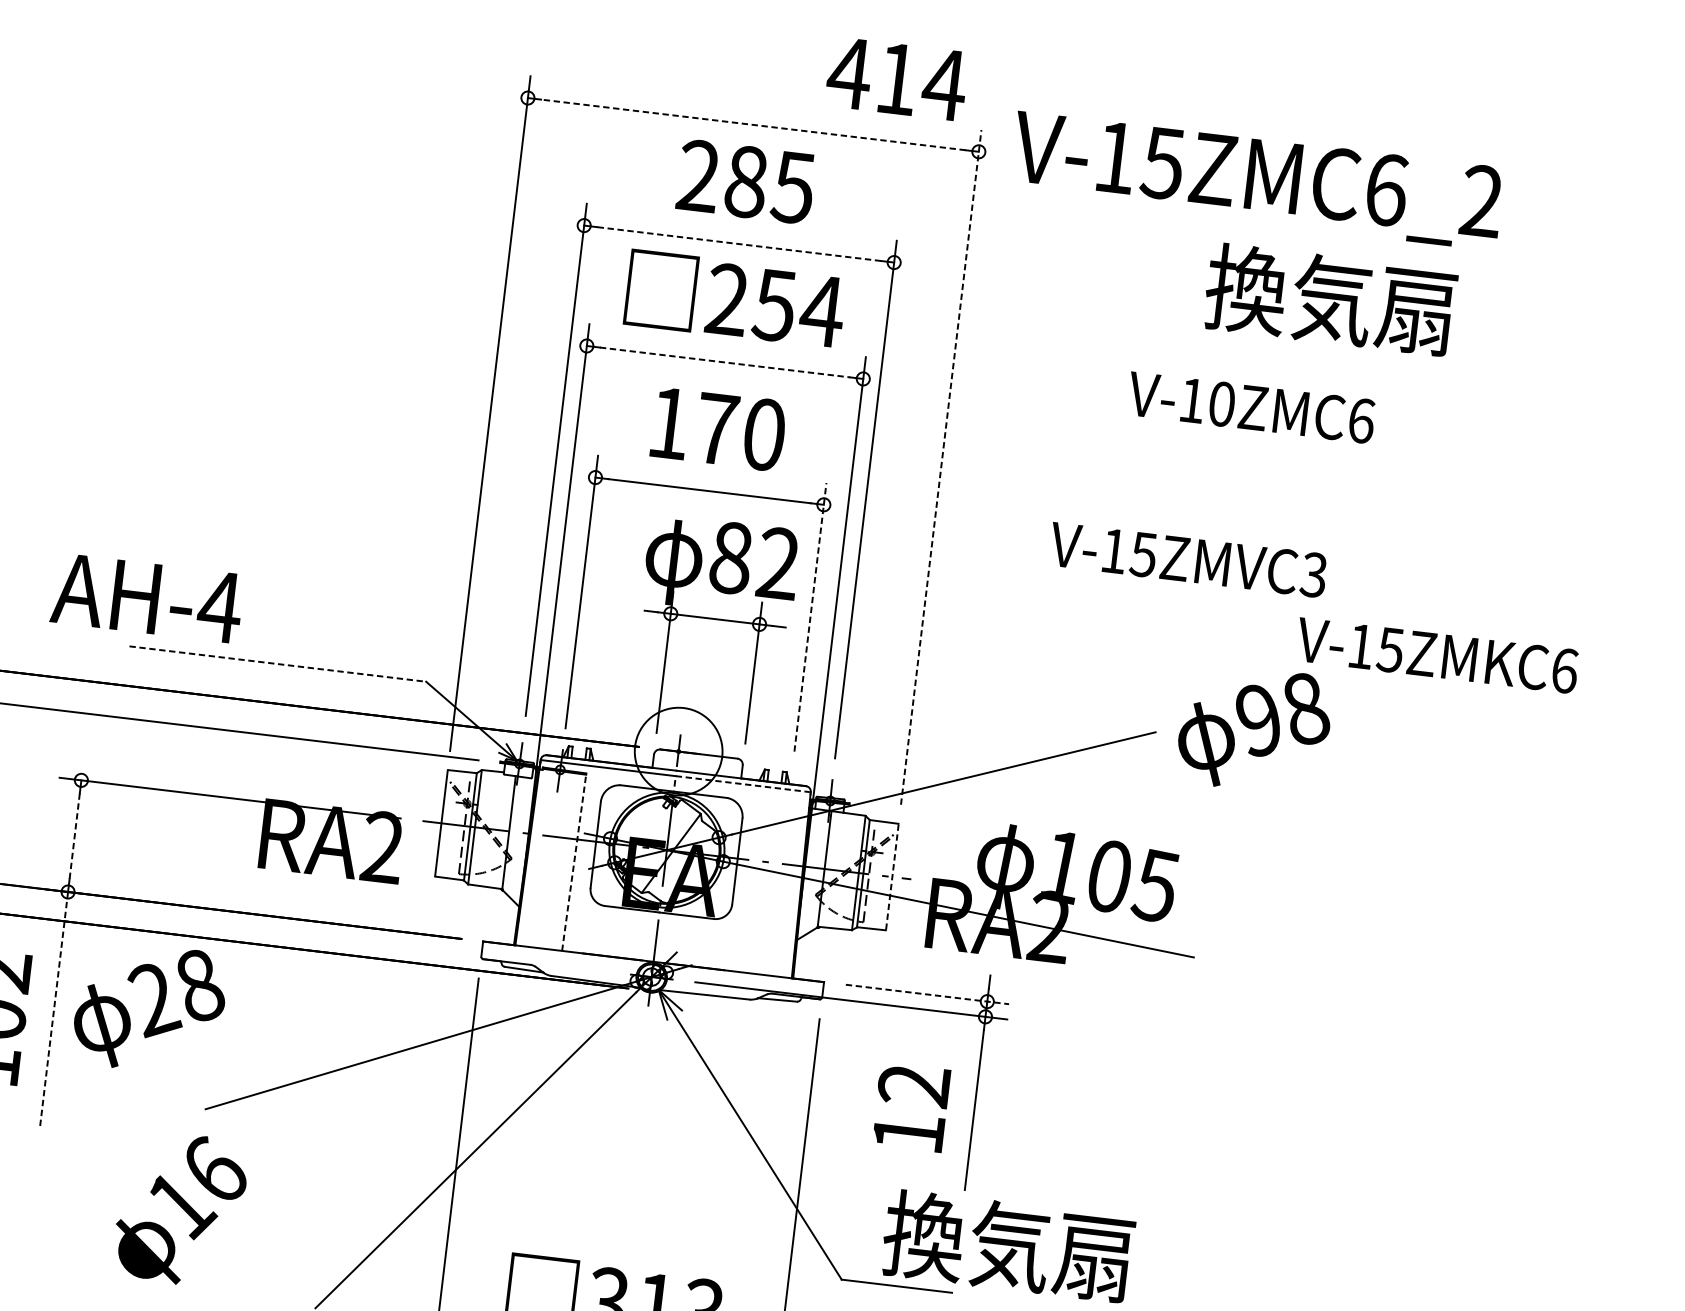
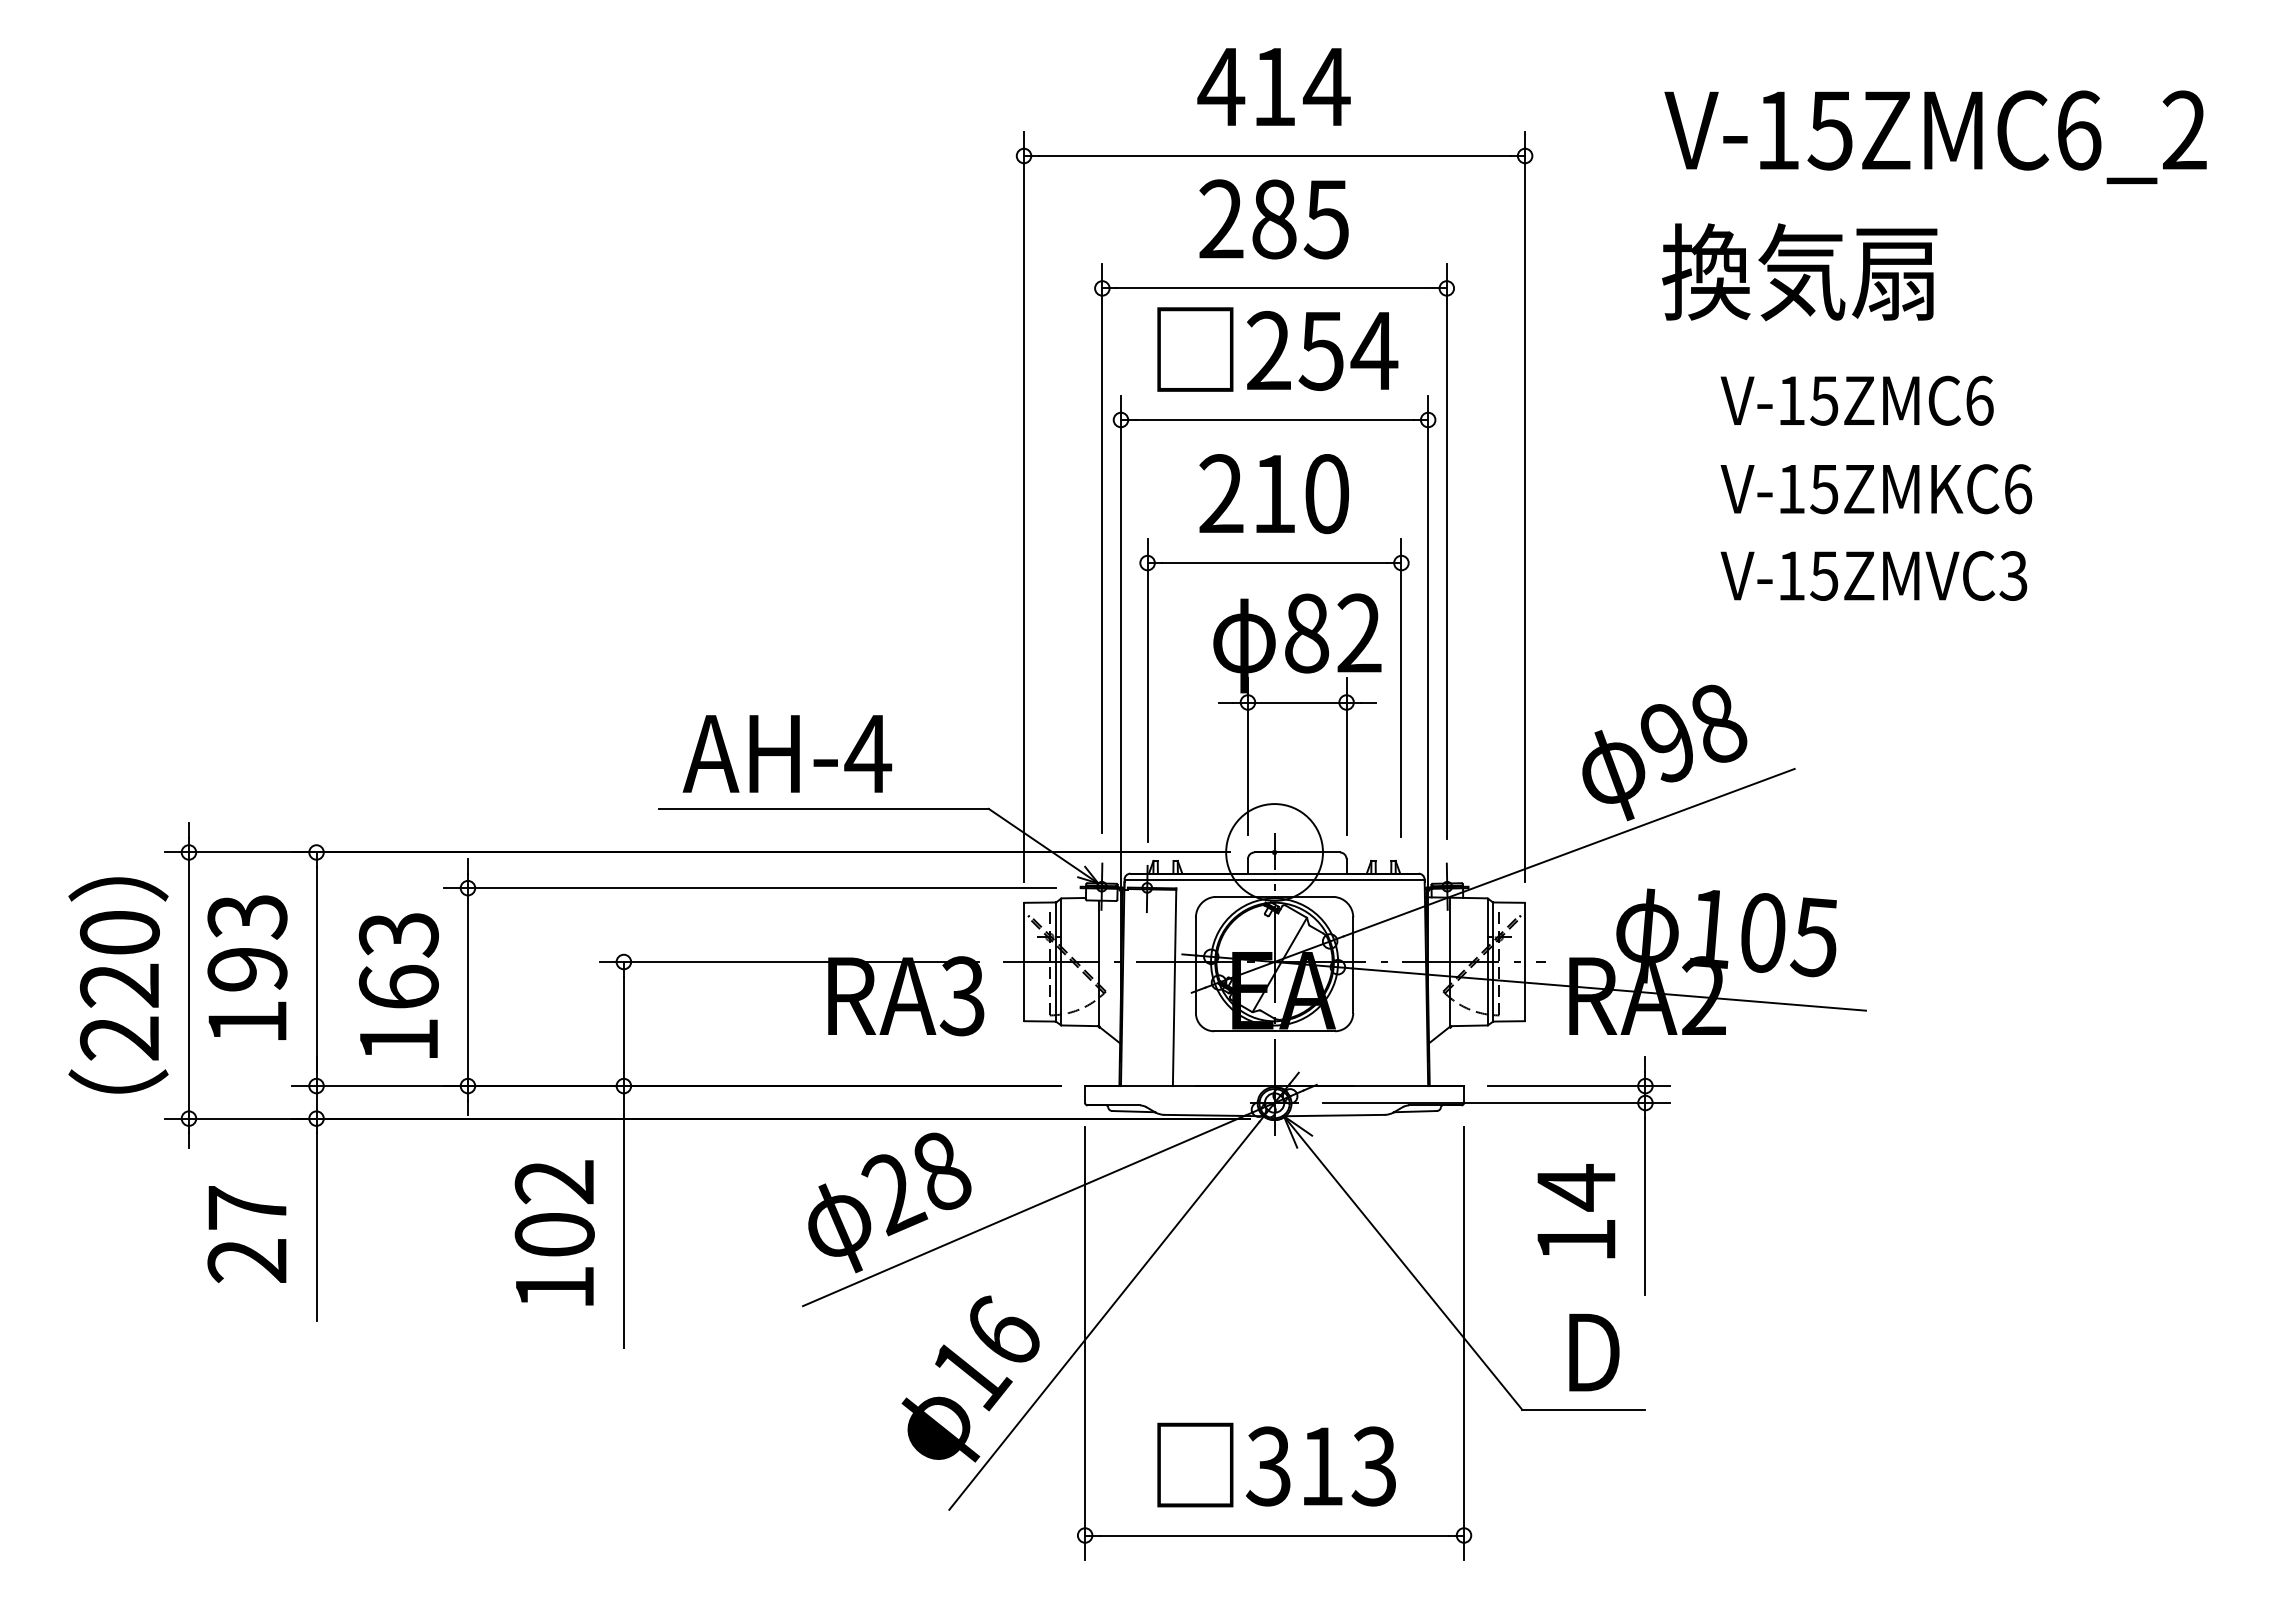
text: (896, 78) -> (1273, 86), moved
line: (753, 125) -> (1274, 156), dashed -> solid
text: (1256, 179) -> (1935, 136), moved
line: (739, 244) -> (1274, 288), dashed -> solid
text: (1330, 300) -> (1799, 272), moved
line: (725, 362) -> (1275, 419), dashed -> solid
text: (1221, 403) -> (1824, 400), V-10ZMC6 -> V-15ZMC6
text: (692, 425) -> (1247, 493), 170 -> 210
line: (941, 467) -> (1525, 506), dashed -> solid
text: (1187, 559) -> (1873, 575), moved
text: (147, 597) -> (787, 753), moved
line: (810, 616) -> (1401, 687), dashed -> solid
text: (1437, 655) -> (1876, 489), moved
line: (277, 663) -> (823, 808), dashed -> solid
text: (1254, 729) -> (1664, 752), moved
line: (743, 783) -> (1349, 879), dashed -> solid
line: (74, 836) -> (623, 1024), dashed -> solid
text: (381, 847) -> (961, 996), RA2 -> RA3
line: (574, 862) -> (1174, 987), dashed -> solid
line: (892, 877) -> (1525, 962), dashed -> solid
line: (927, 994) -> (1578, 1086), dashed -> solid
text: (149, 1008) -> (889, 1202), moved
line: (53, 1009) -> (623, 1216), dashed -> solid
text: (913, 1085) -> (1575, 1187), 12 -> 14
text: (180, 1208) -> (970, 1378), moved
text: (1007, 1246) -> (1699, 1351), 換気扇 -> D

